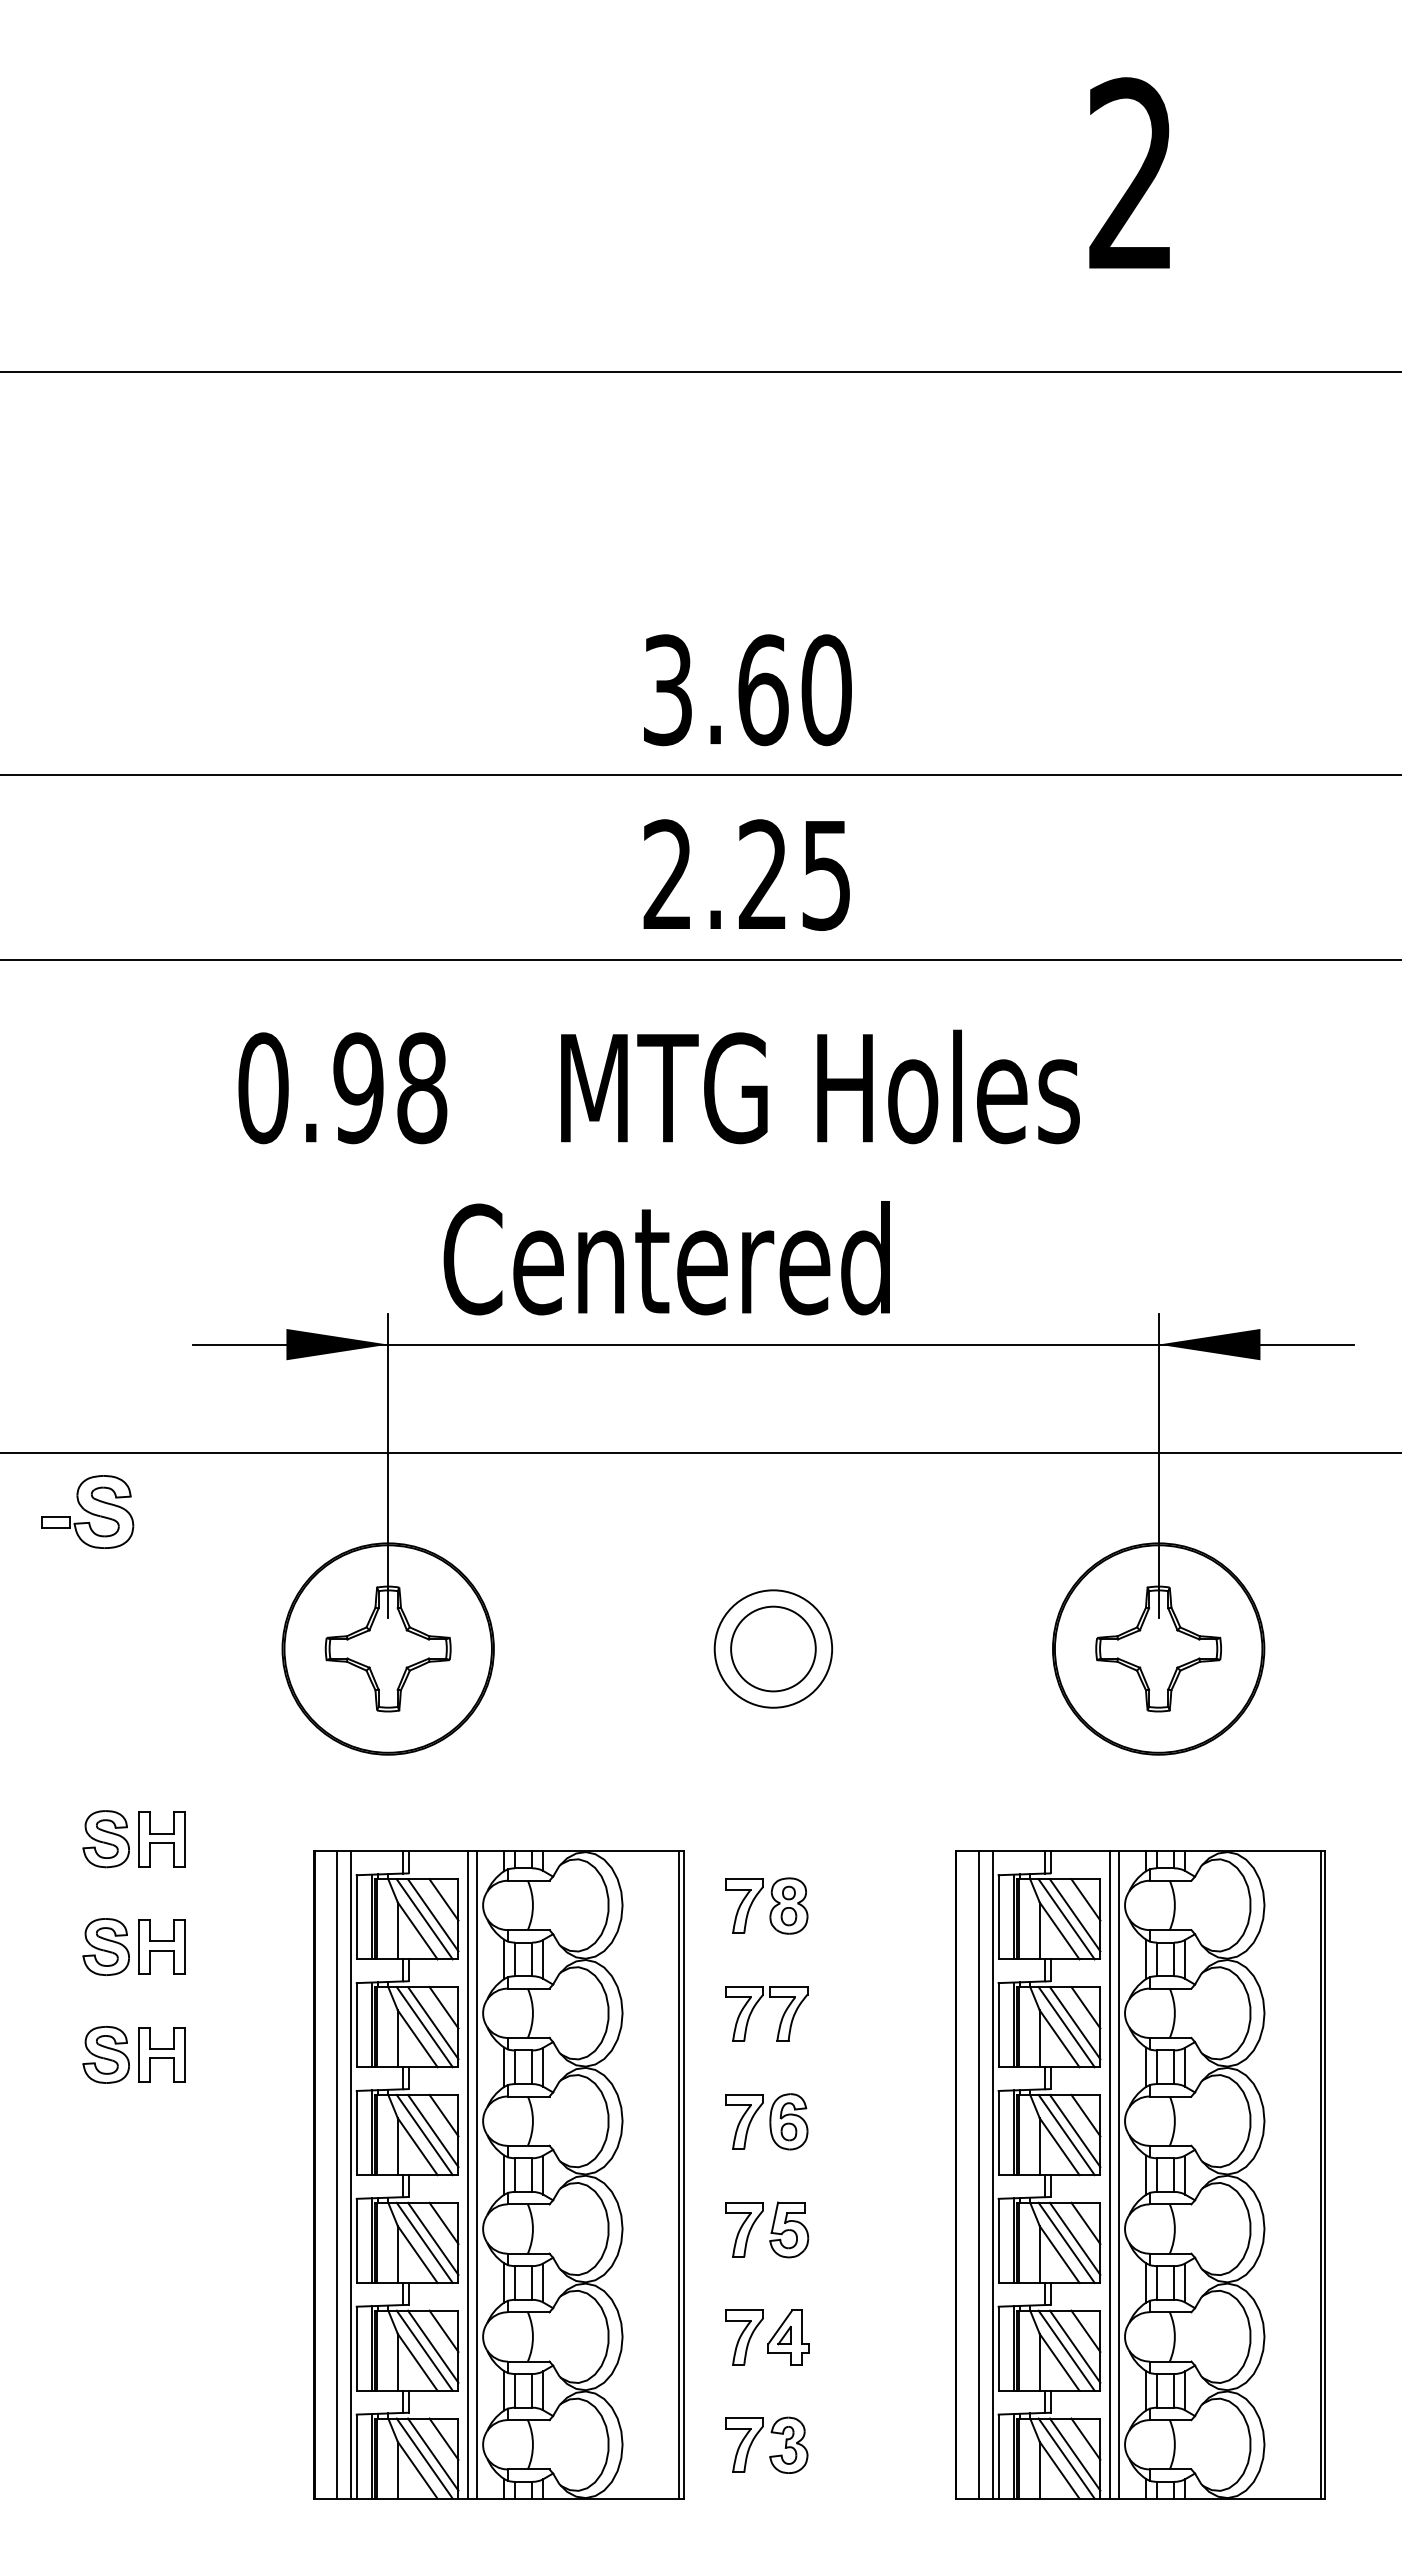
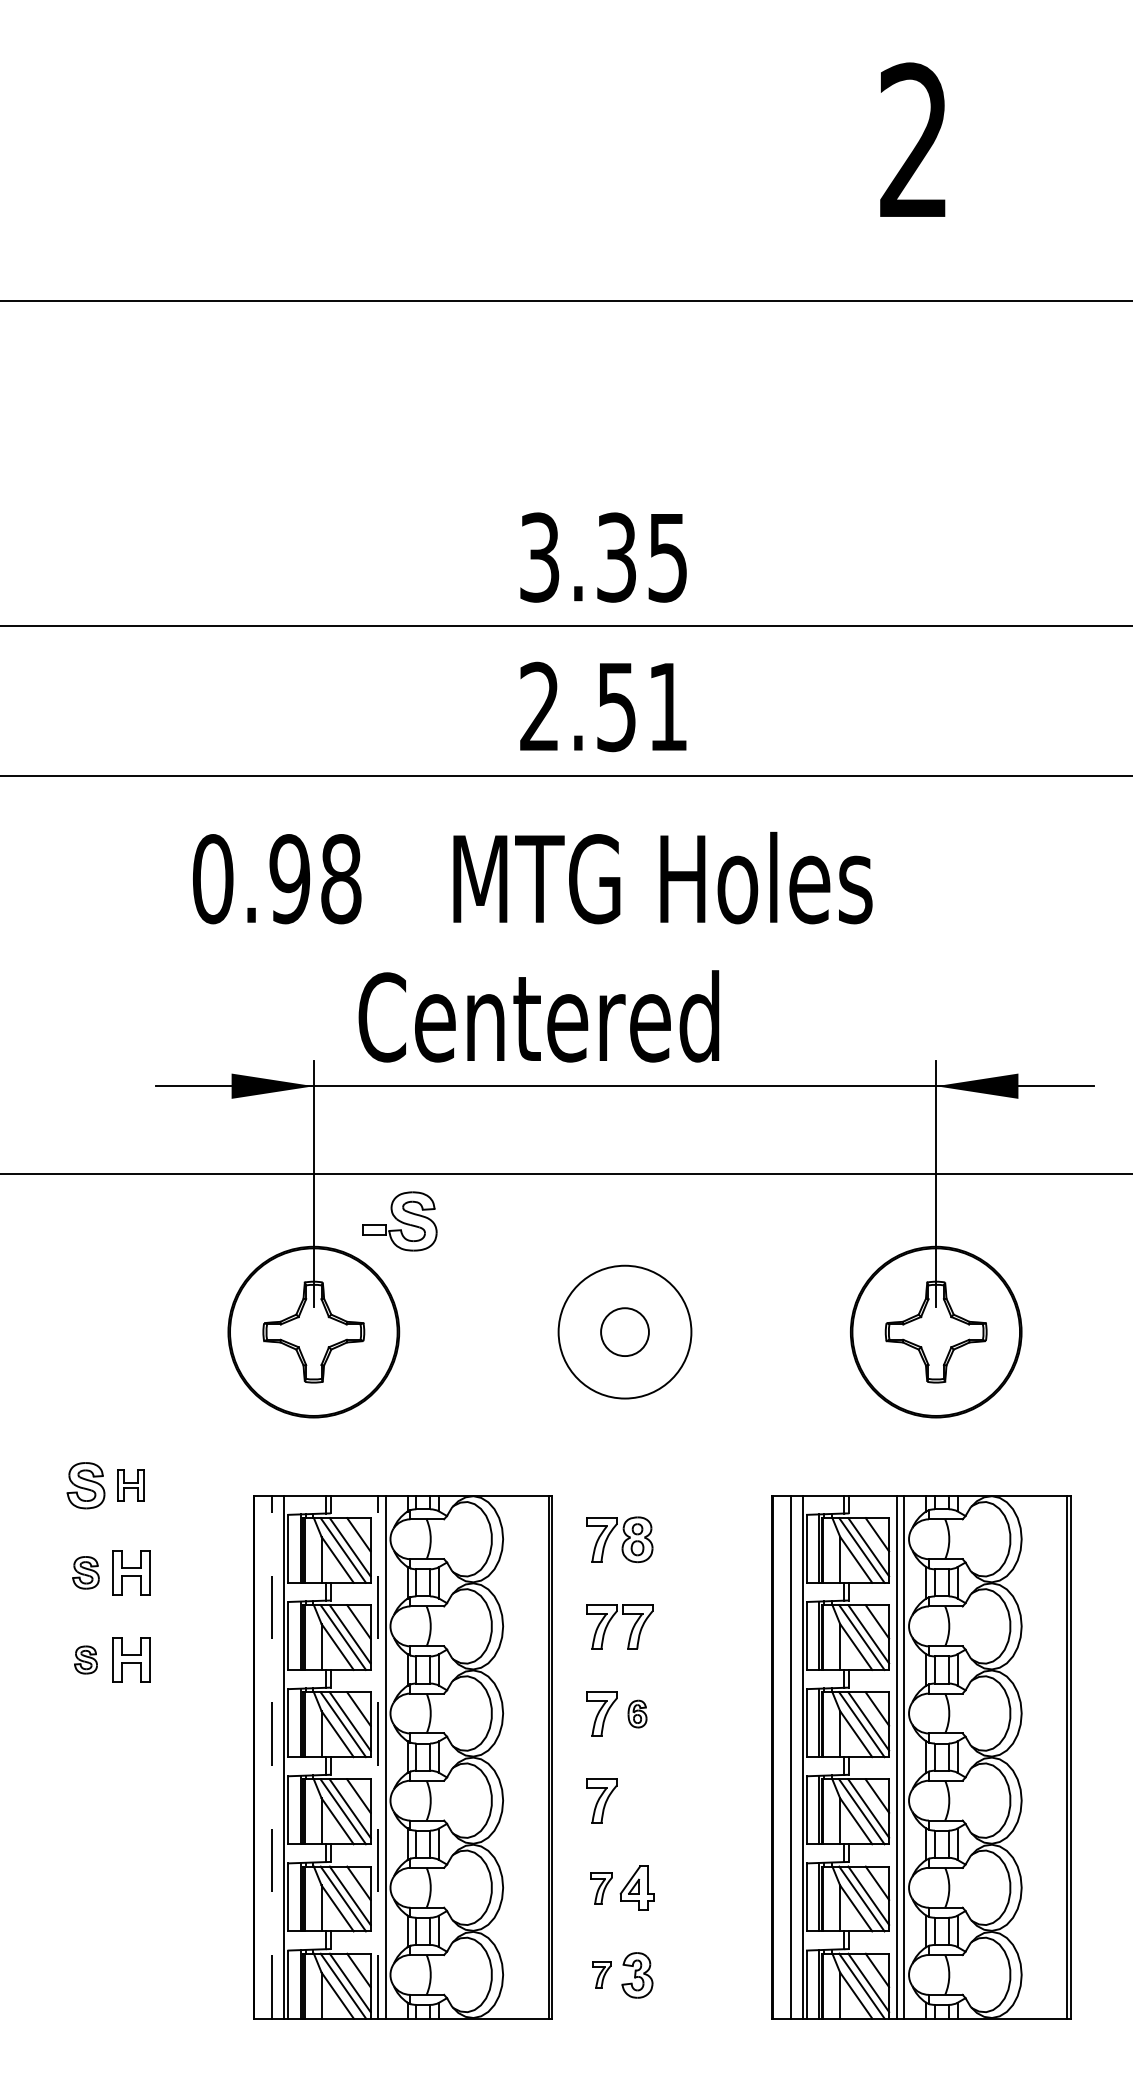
text: (794, 690) -> (642, 557), 3.60 -> 3.35
text: (794, 875) -> (642, 707), 2.25 -> 2.51
part: (87, 1511) -> (399, 1221), moved
circle: (773, 1648) -> (625, 1331), size x0.7
circle: (773, 1648) -> (625, 1331), size x1.4
part: (161, 1839) -> (130, 1486), size x0.7
part: (105, 1946) -> (85, 1572), size x0.7
part: (105, 2054) -> (85, 1659), size x0.6
part: (788, 2121) -> (637, 1713), size x0.6
line: (336, 2175) -> (272, 1757), solid -> dashed
line: (467, 2175) -> (377, 1757), solid -> dashed
part: (789, 2229) -> (637, 1801), removed
part: (744, 2337) -> (601, 1888), size x0.7
part: (744, 2444) -> (601, 1974), size x0.6

